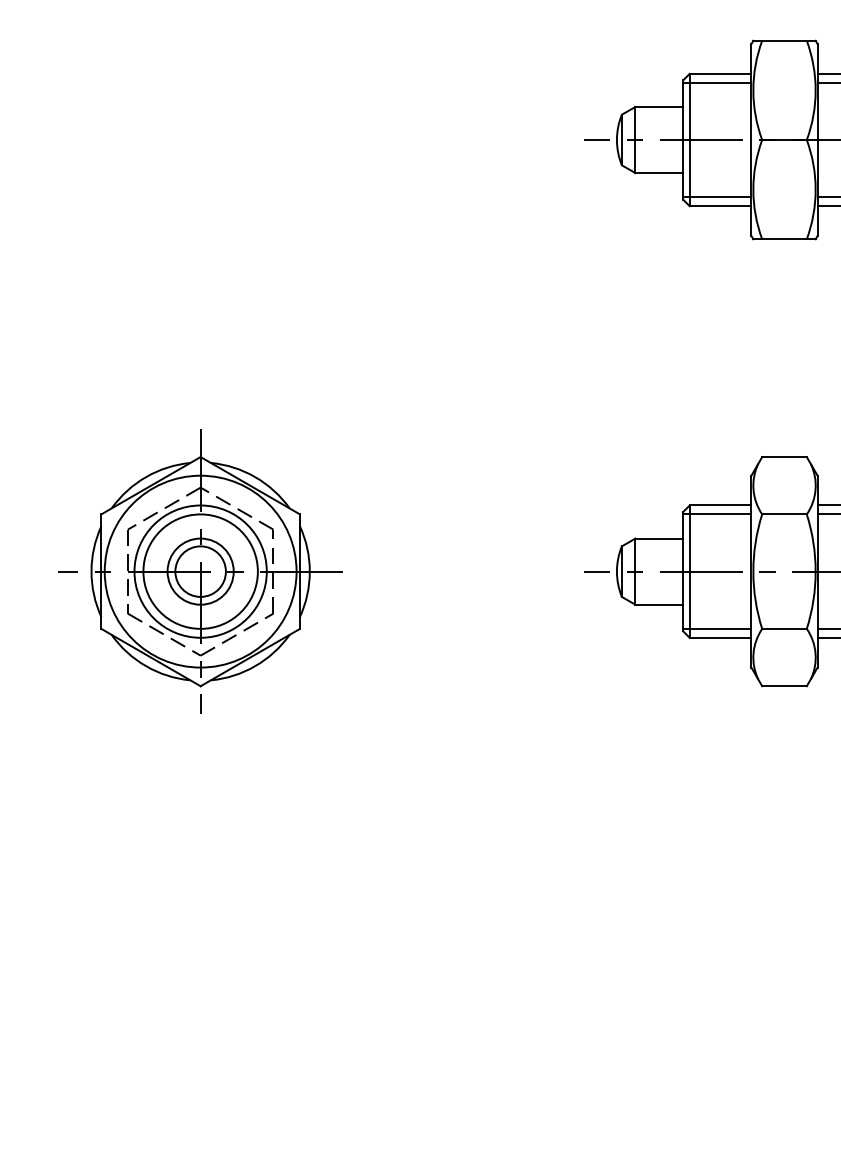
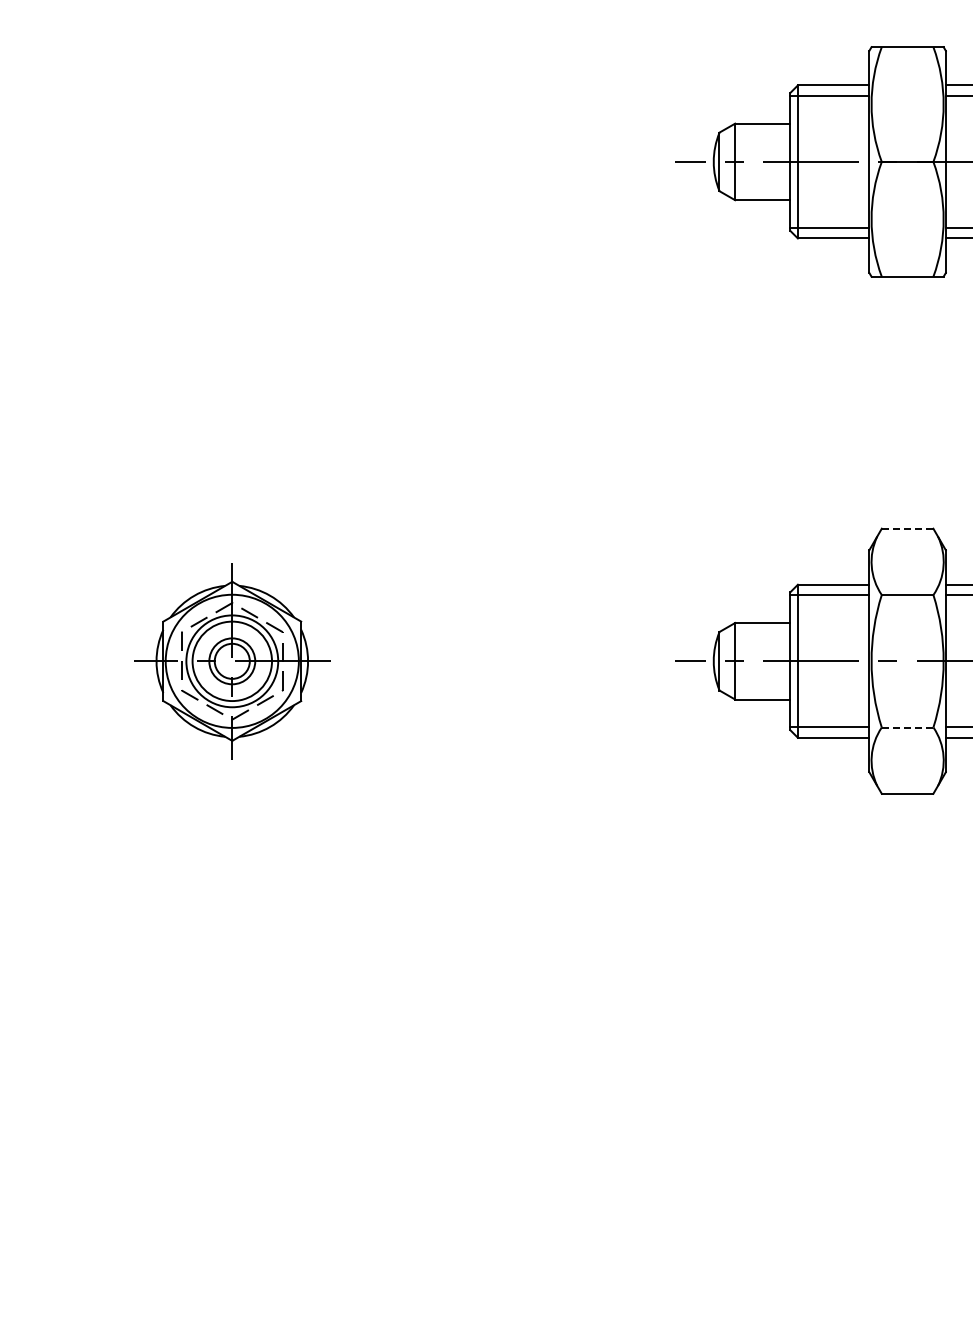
line: (784, 456) -> (907, 528), solid -> dashed
part: (200, 571) -> (232, 661), size x0.6
line: (784, 628) -> (907, 727), solid -> dashed

